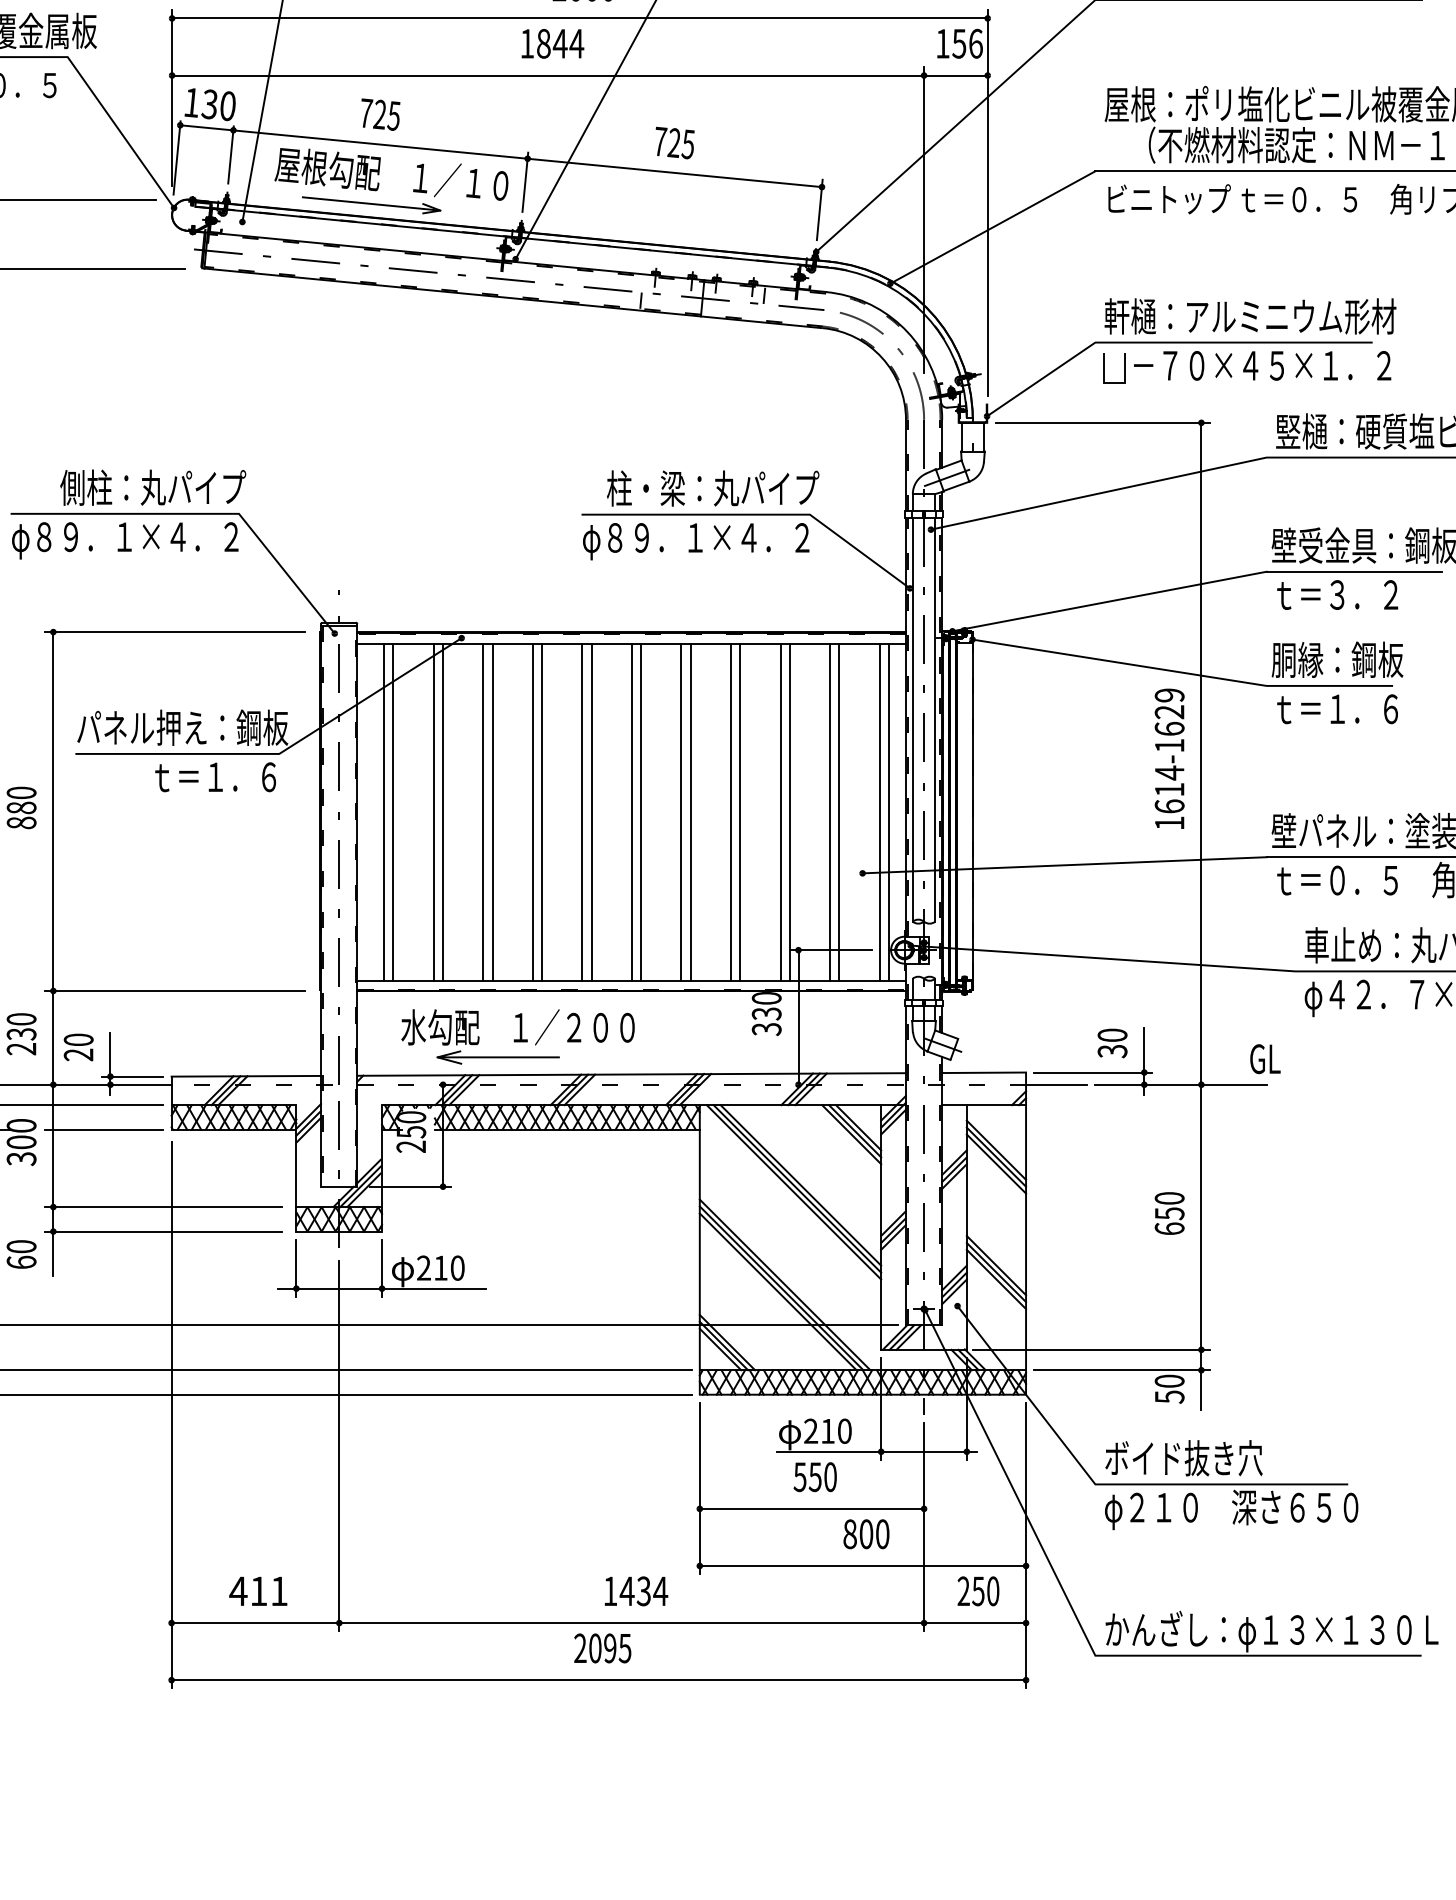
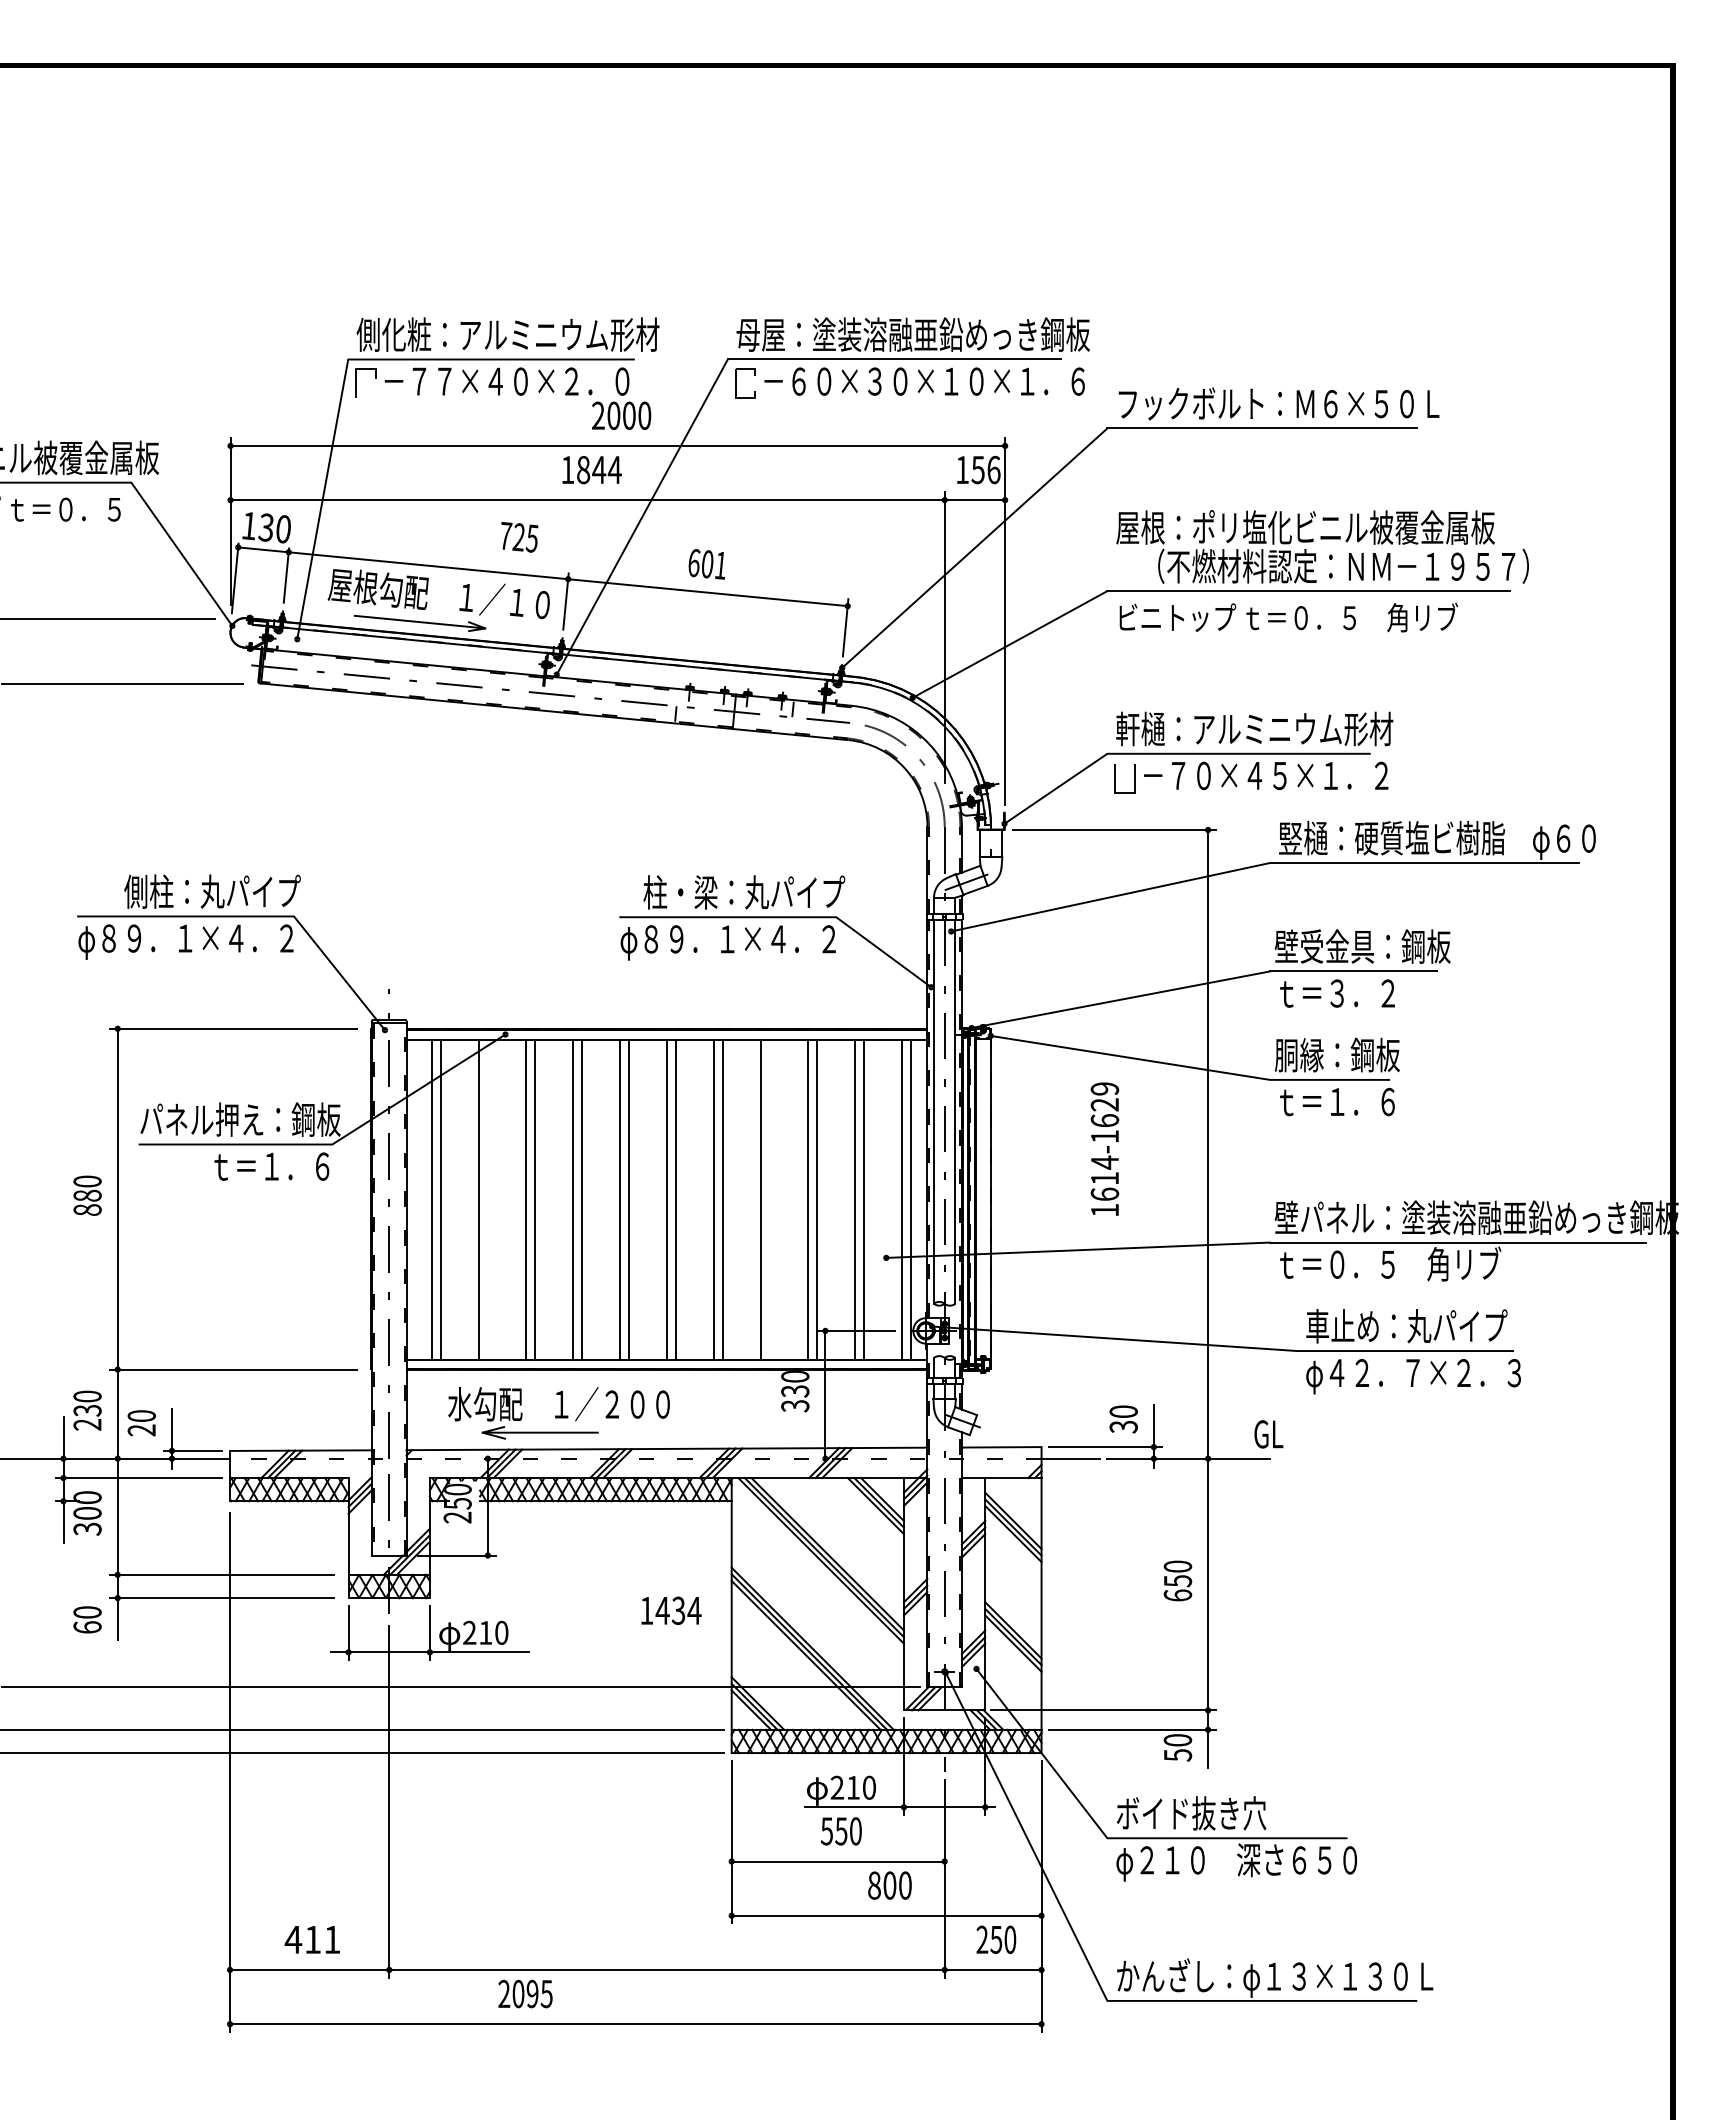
text: (380, 114) -> (519, 537), moved
text: (674, 142) -> (707, 563), 725 -> 601
text: (1169, 758) -> (1104, 1148), moved
line: (442, 811) -> (487, 1199), removed
line: (740, 811) -> (770, 1199), removed
line: (103, 1129) -> (165, 1501), removed
text: (636, 1591) -> (671, 1610), moved
text: (602, 1647) -> (525, 1993), moved

